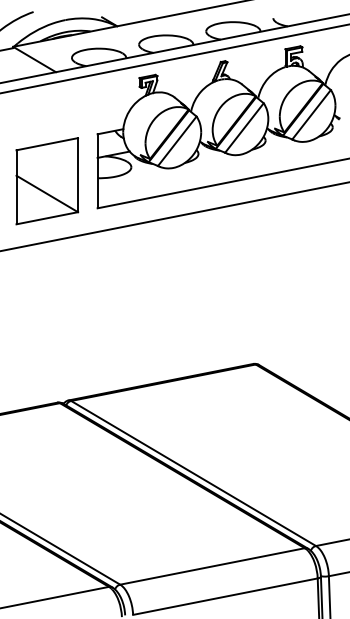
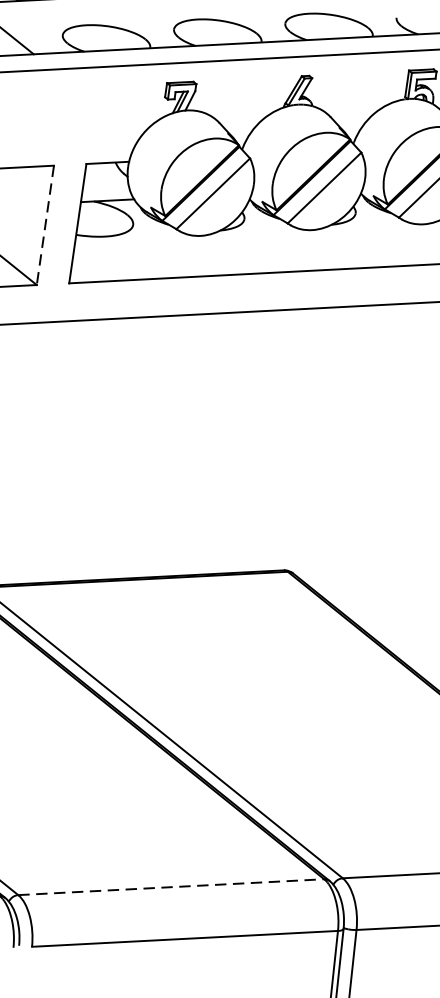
line: (78, 175) -> (46, 226), solid -> dashed
line: (213, 566) -> (172, 887), solid -> dashed

